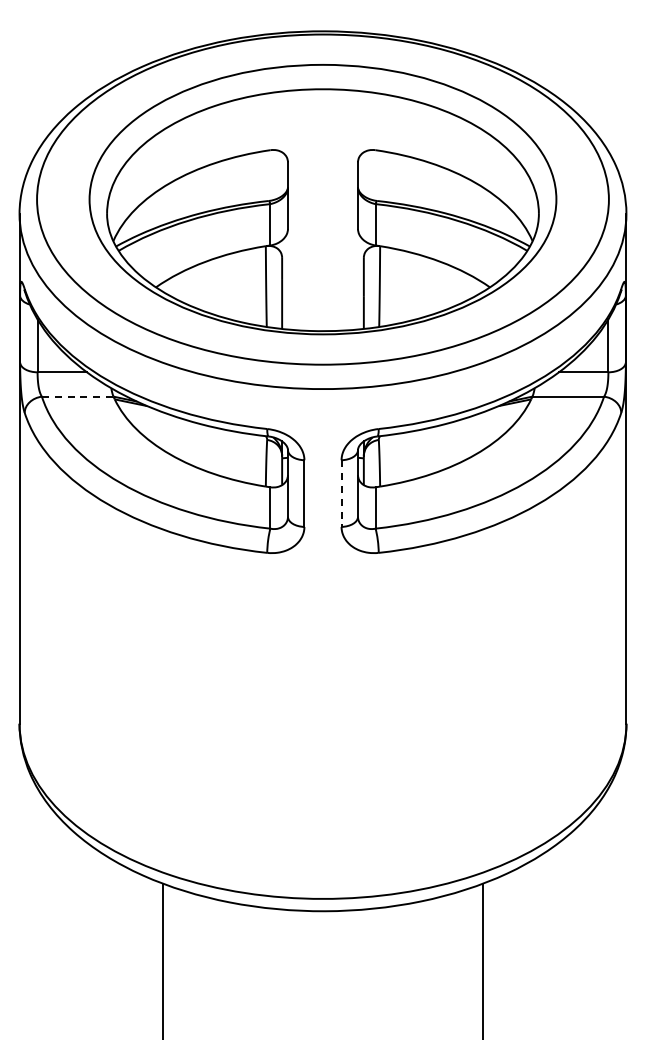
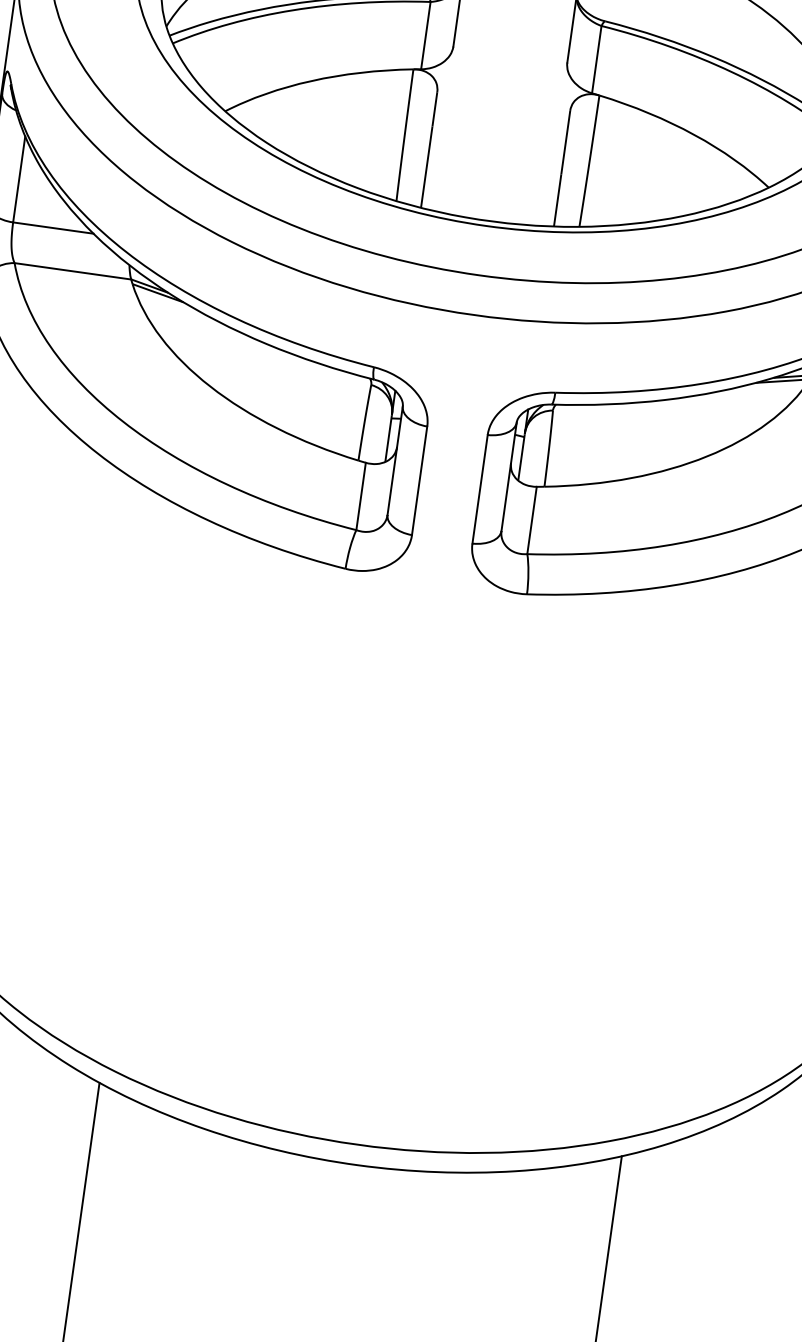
line: (77, 396) -> (72, 270), dashed -> solid
line: (341, 494) -> (479, 490), dashed -> solid

